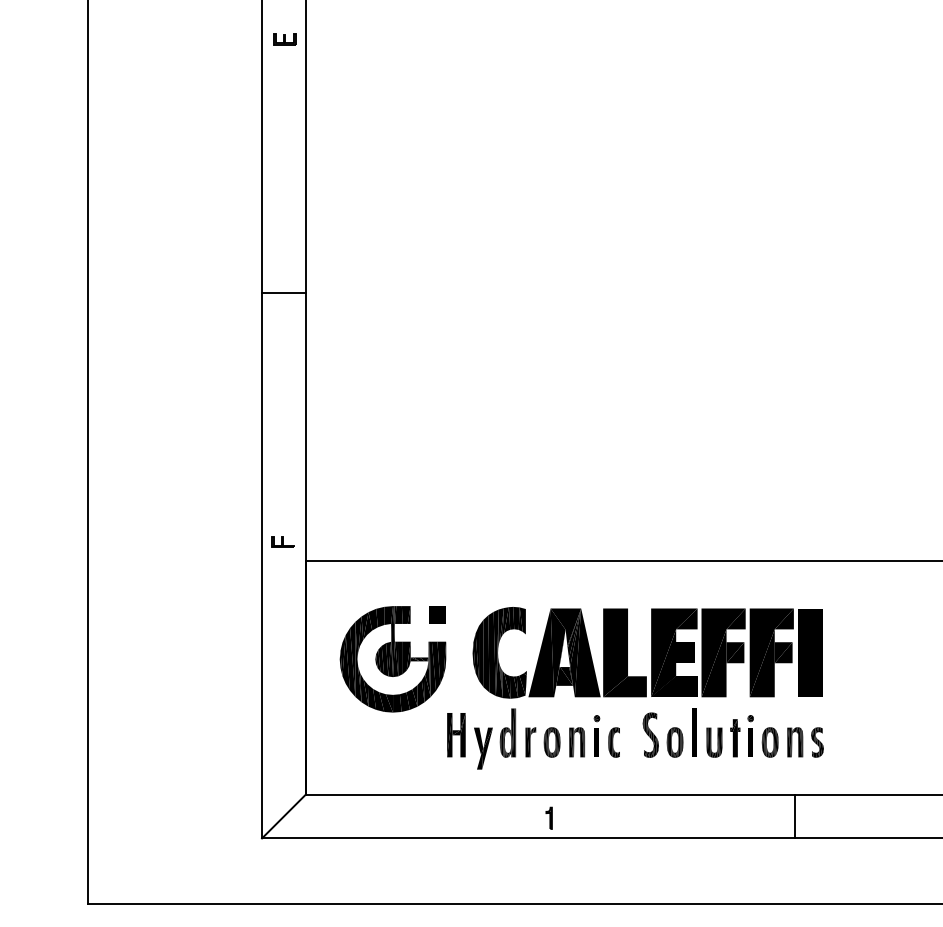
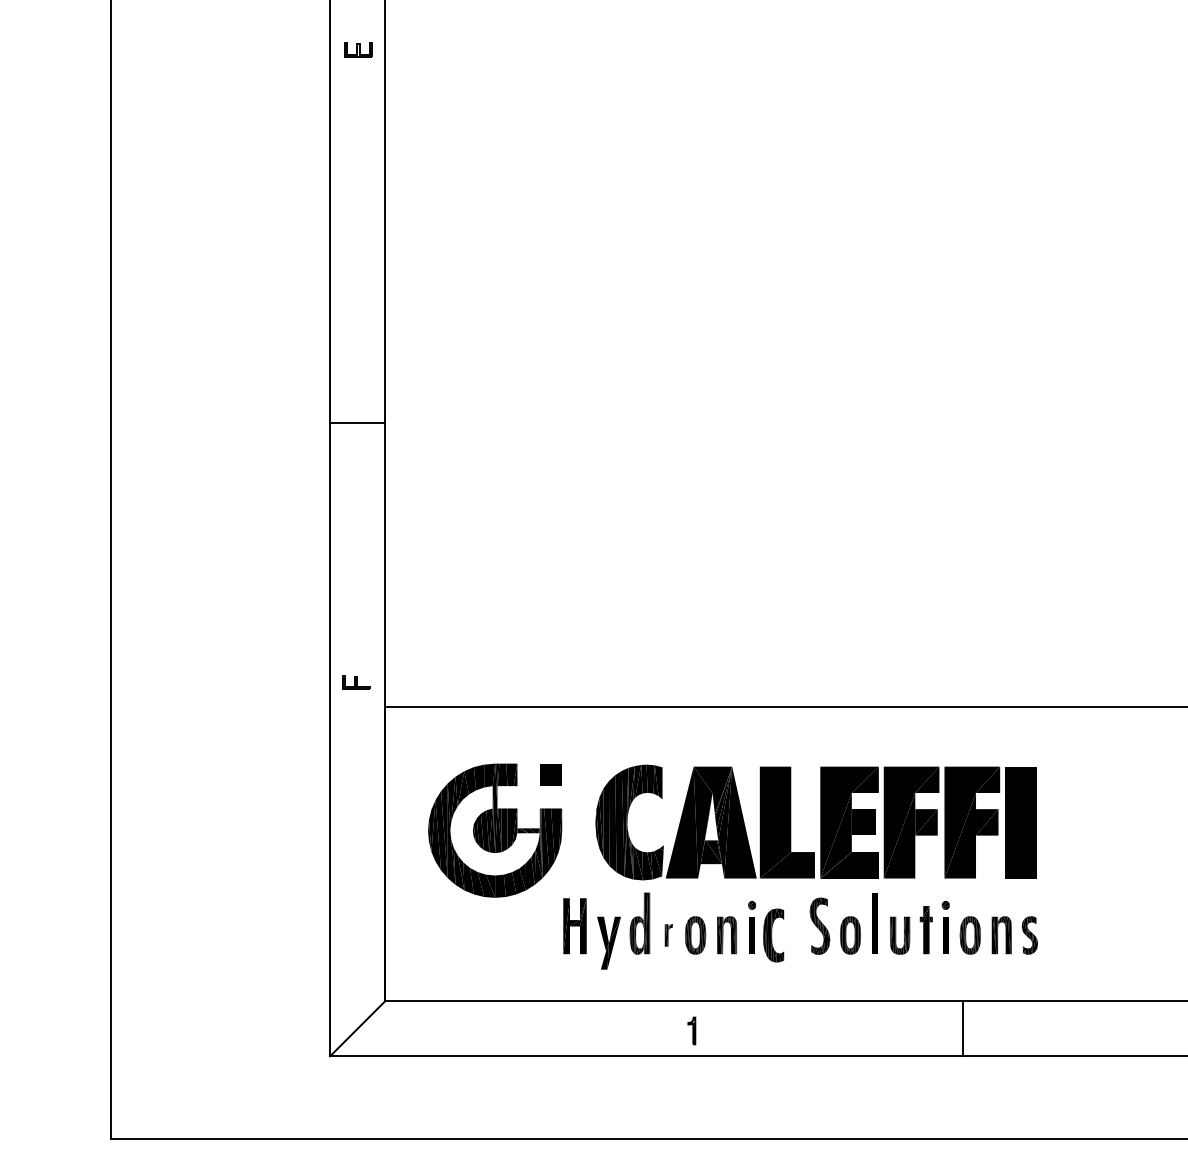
line: (283, 292) -> (357, 422), moved
part: (530, 742) -> (668, 935), size x0.6
part: (613, 742) -> (773, 935), size x1.4
line: (794, 816) -> (962, 1028), moved

